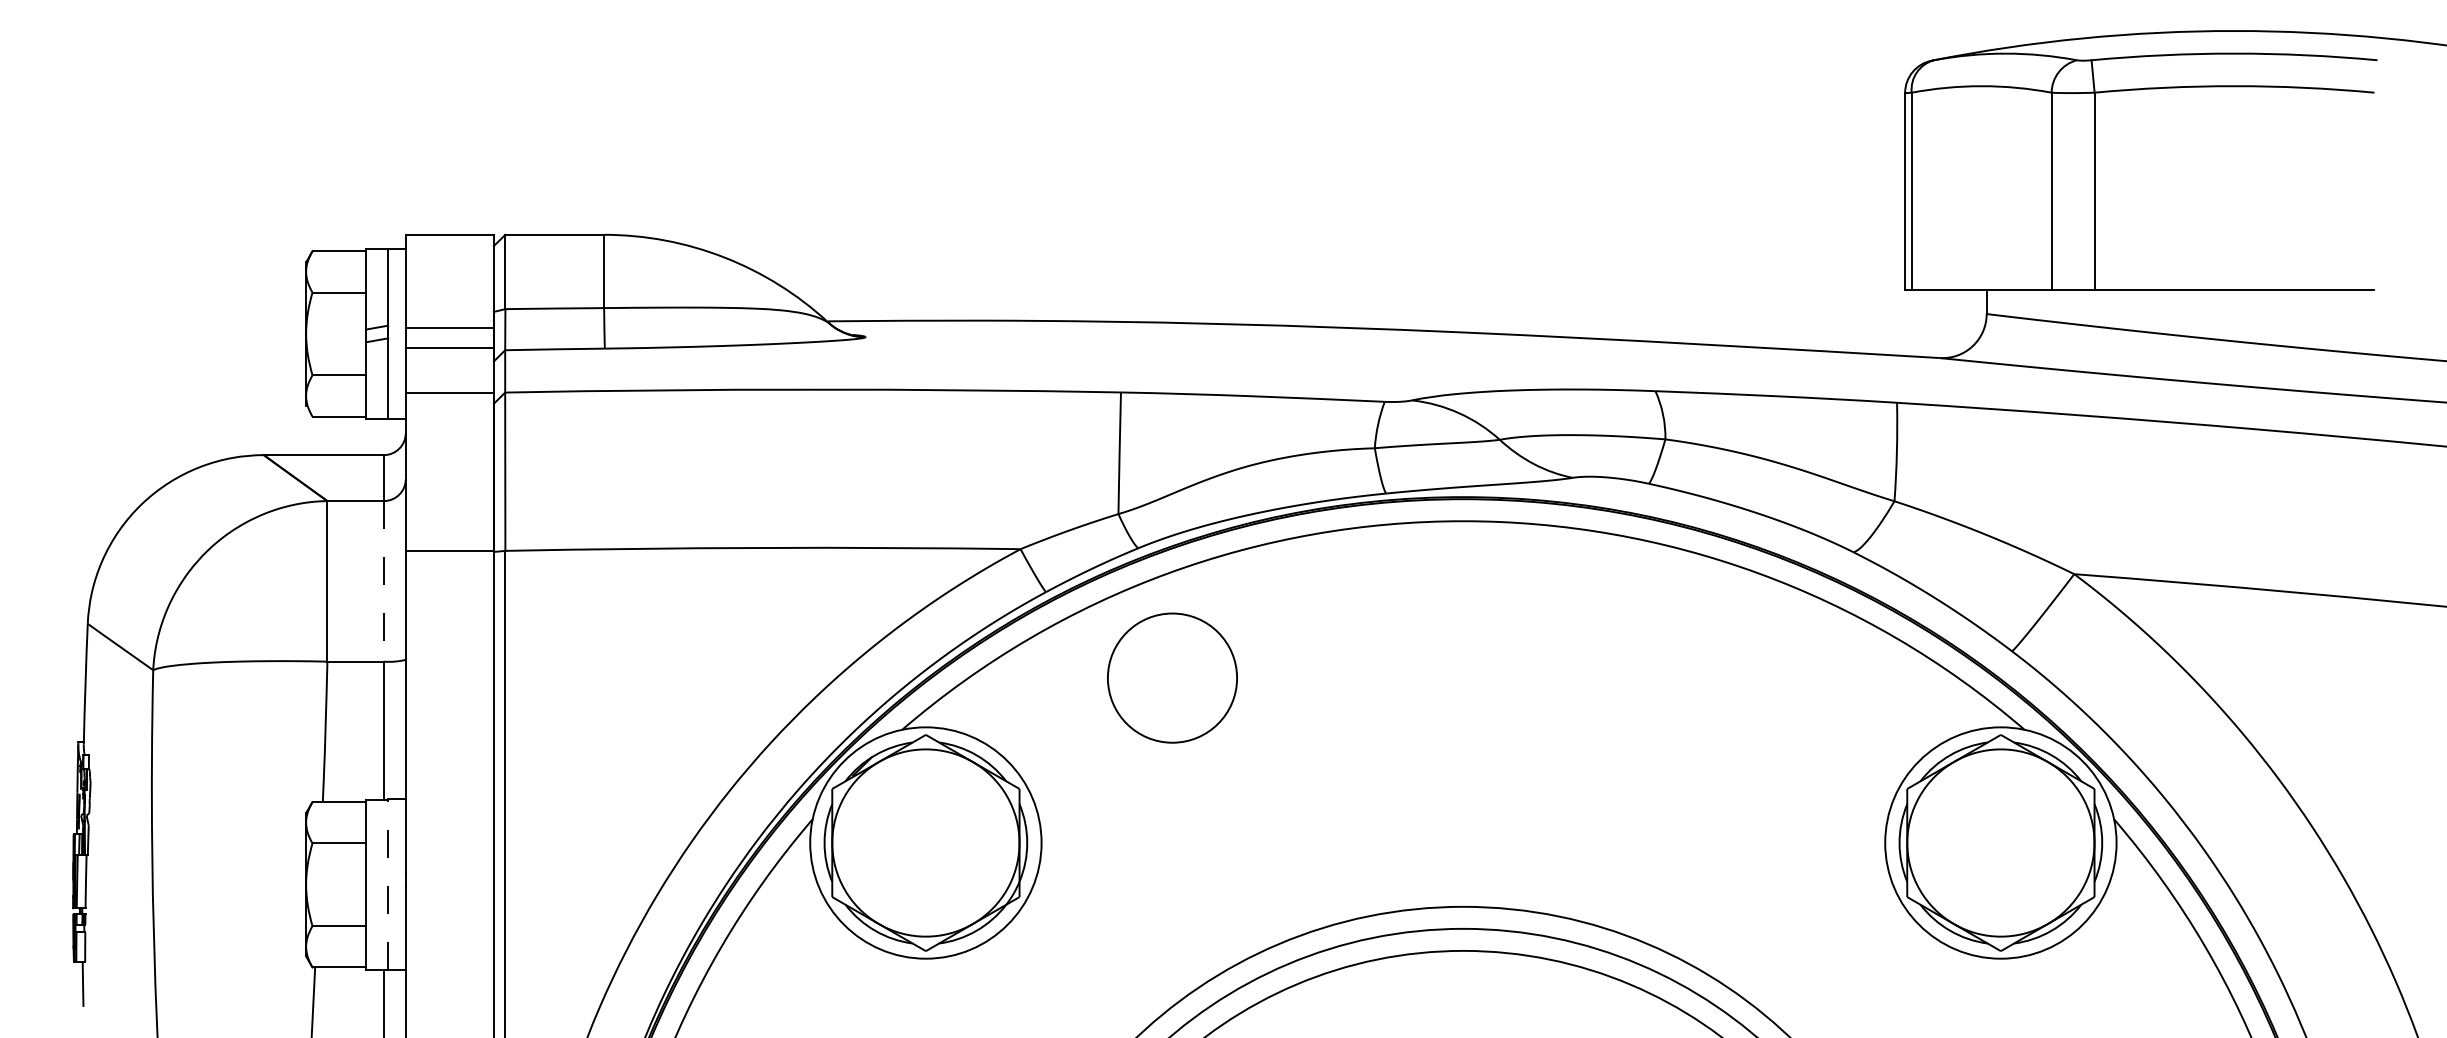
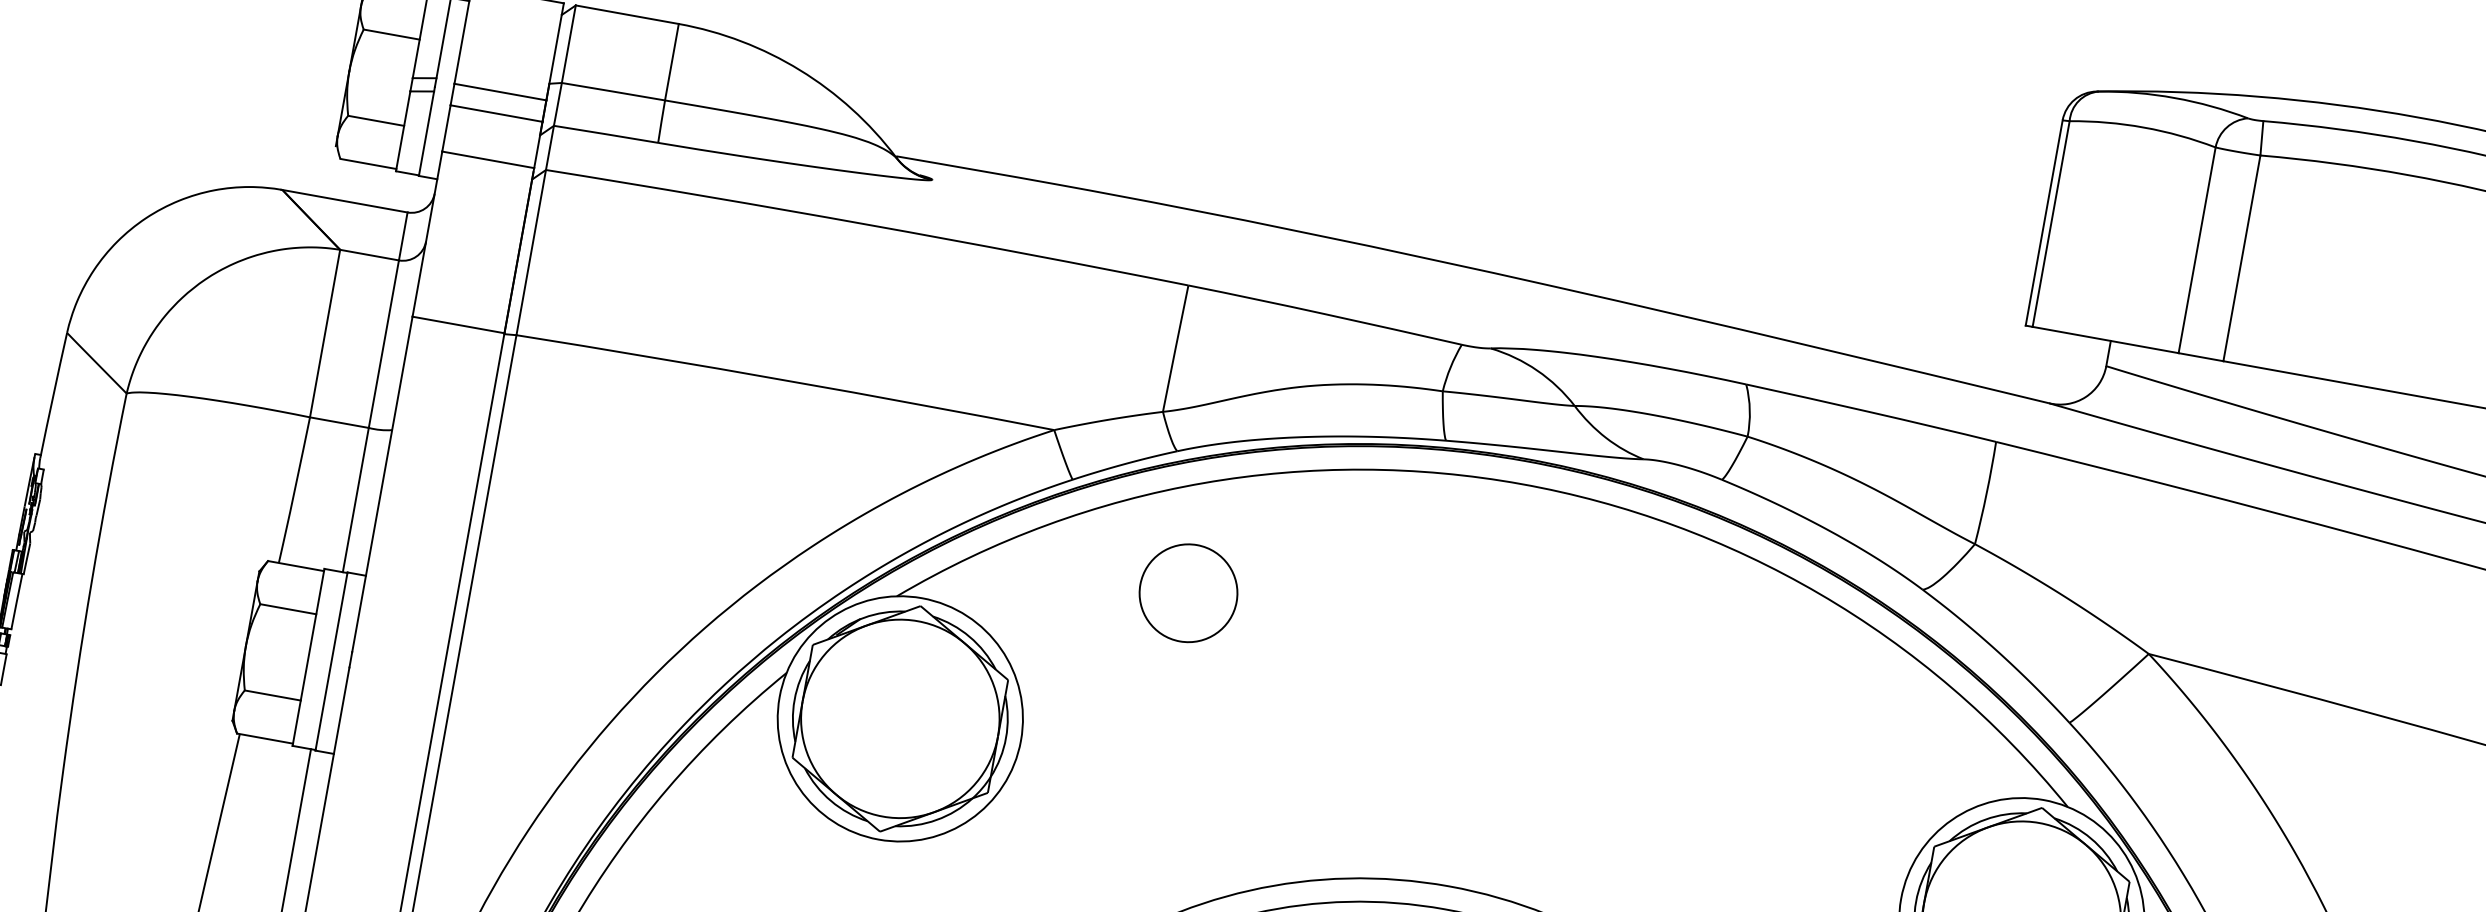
line: (383, 581) -> (383, 344), dashed -> solid
circle: (1172, 678) -> (1188, 593), size x0.71
line: (388, 884) -> (331, 661), dashed -> solid

